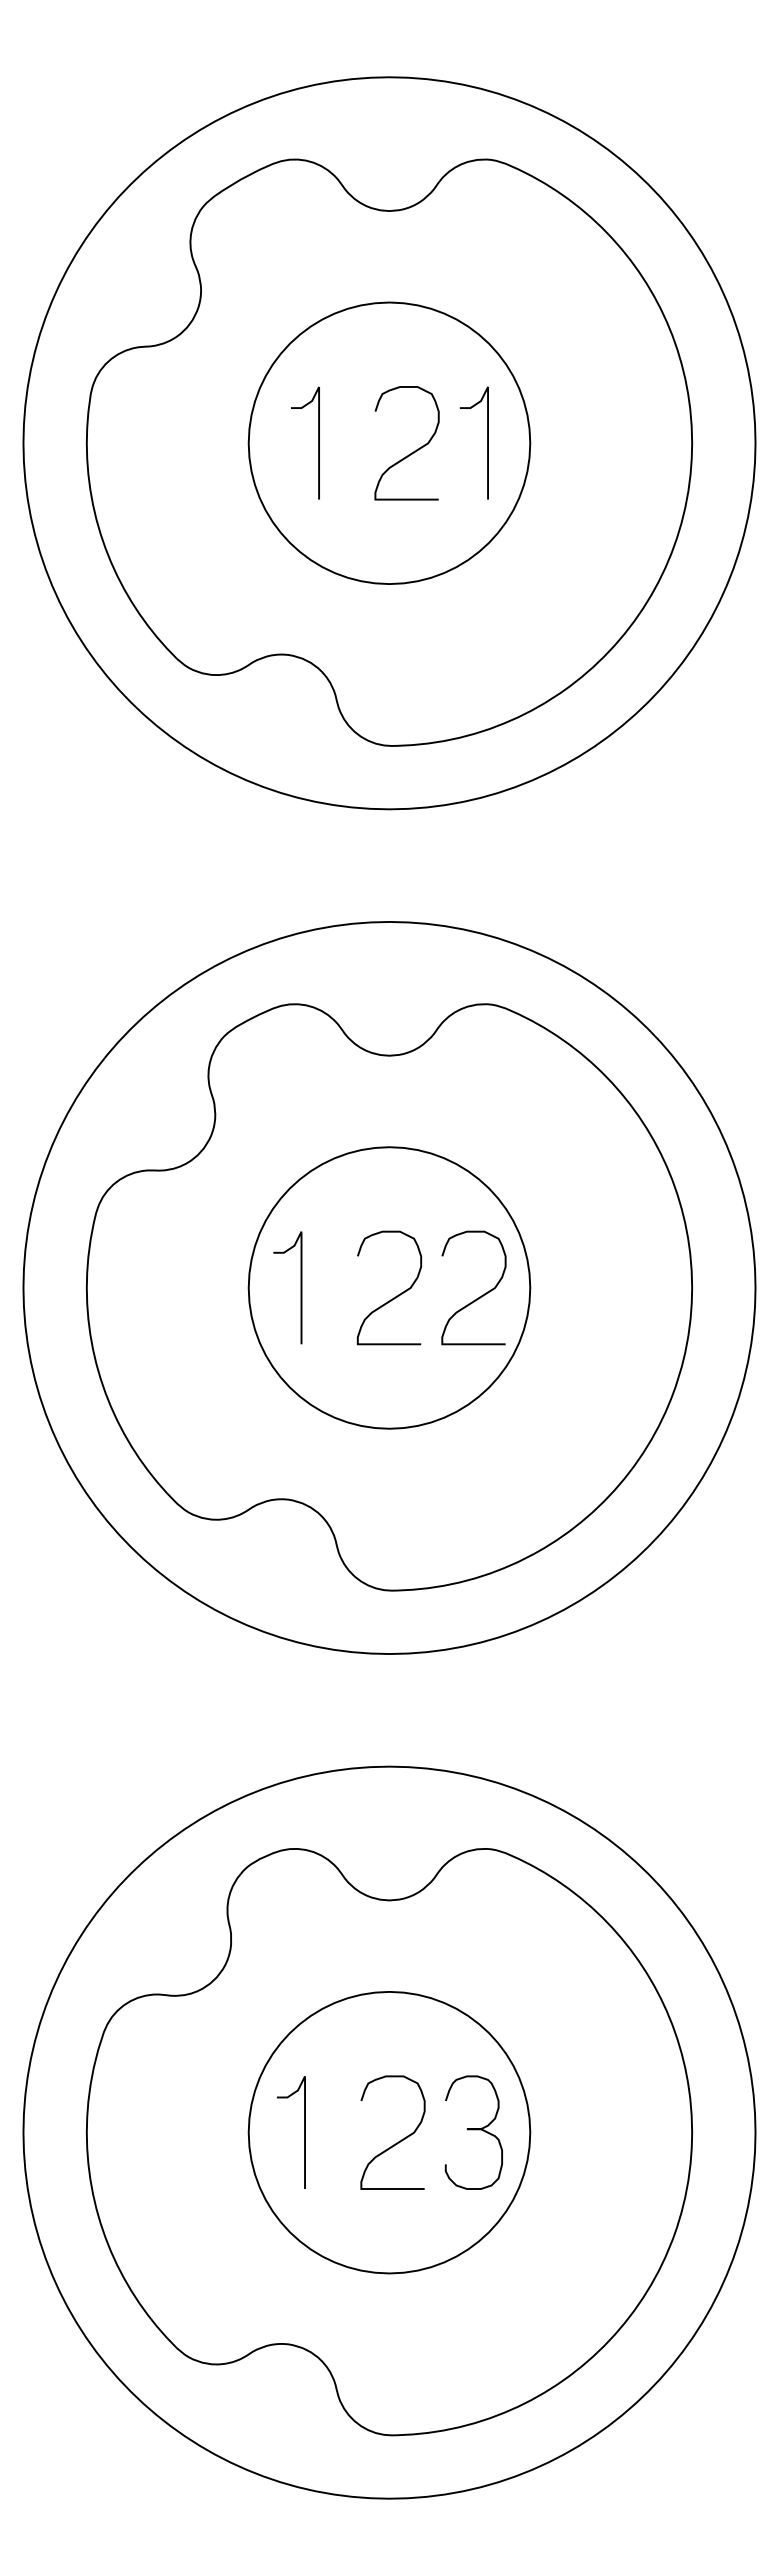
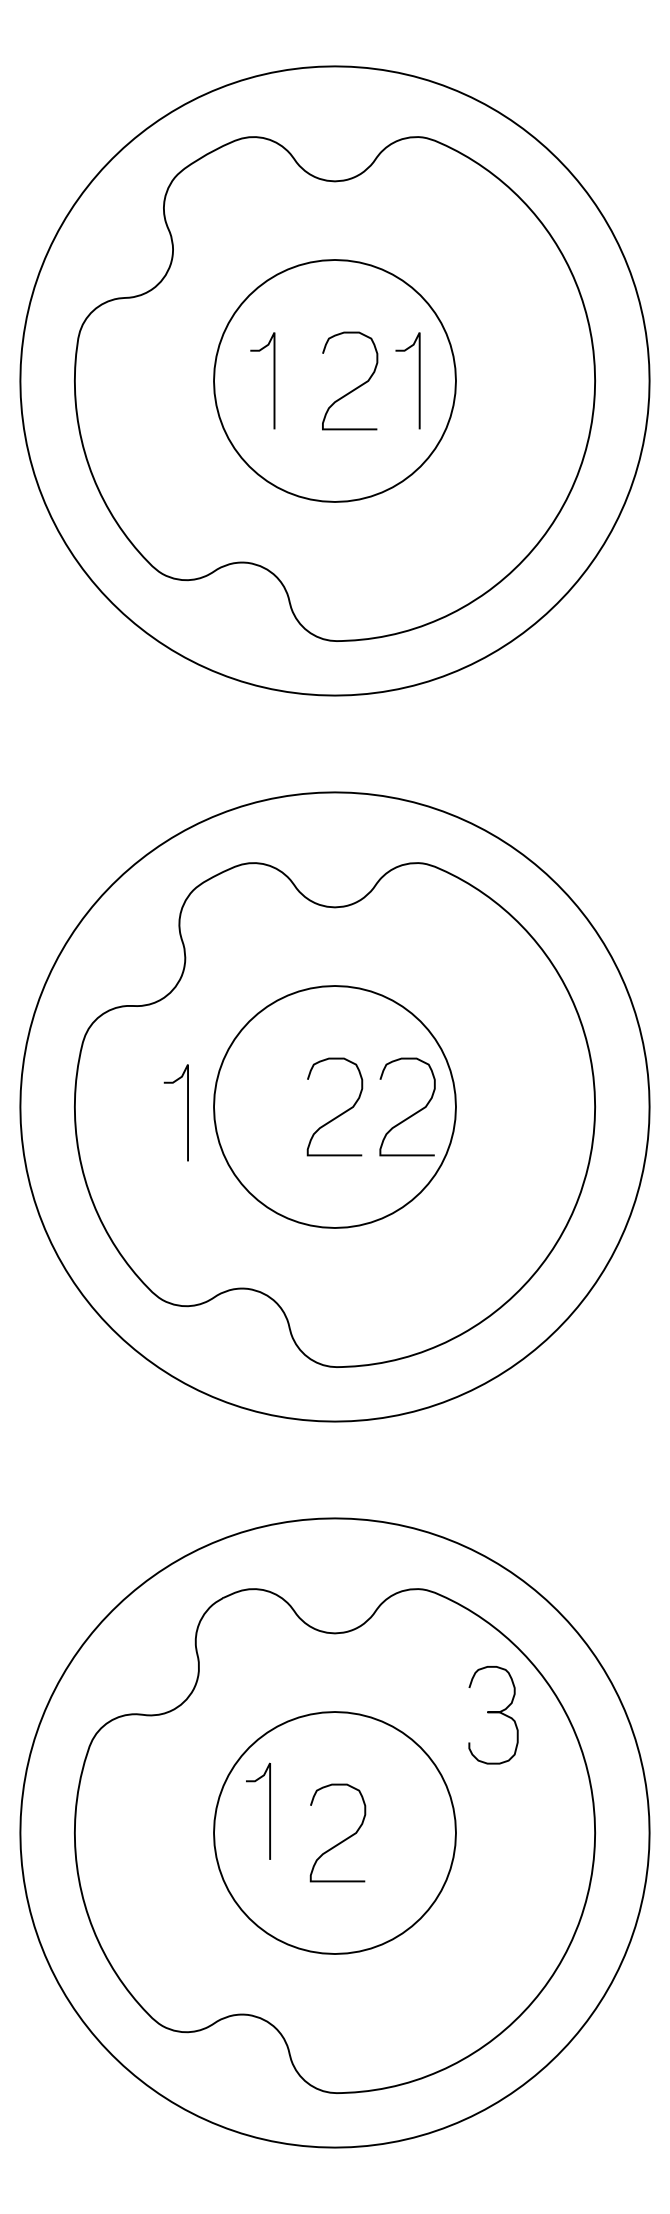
curve: (300, 1287) -> (187, 1112), moved
curve: (473, 2130) -> (493, 1713), moved
curve: (304, 2132) -> (269, 1811), moved

